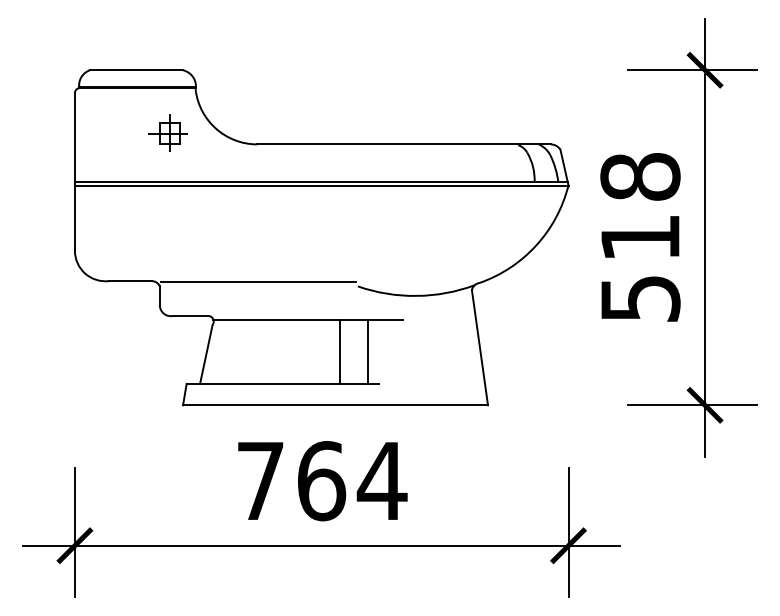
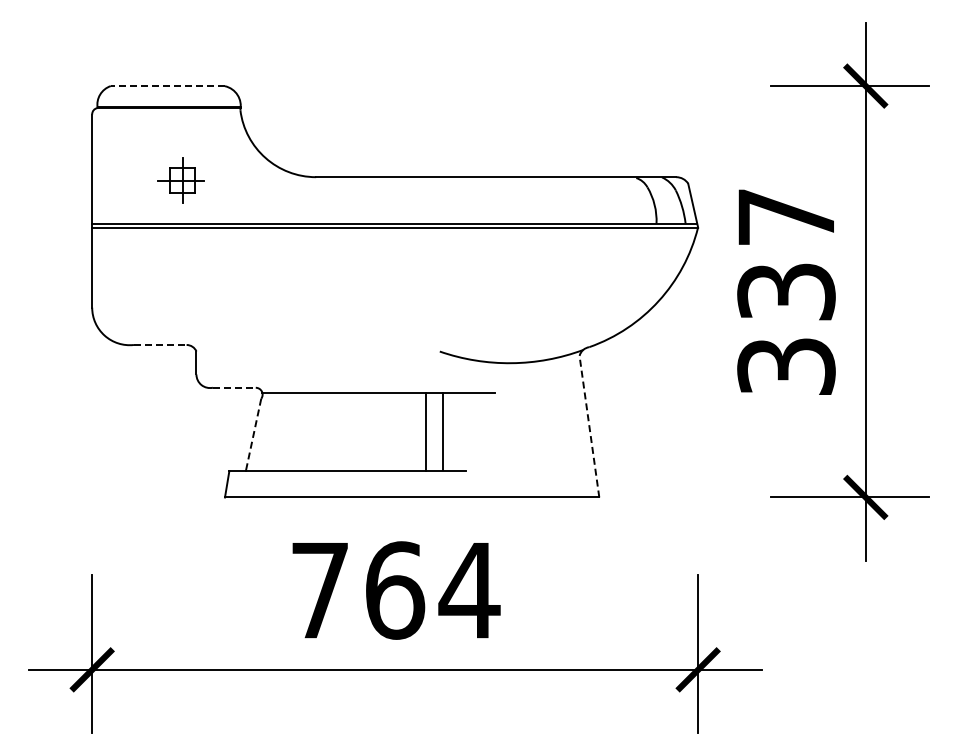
line: (136, 70) -> (167, 86), solid -> dashed
part: (168, 133) -> (180, 180), moved
text: (640, 236) -> (786, 290), 518 -> 337
line: (130, 280) -> (160, 344), solid -> dashed
line: (258, 282) -> (317, 346), removed
line: (190, 315) -> (234, 387), solid -> dashed
line: (480, 347) -> (589, 426), solid -> dashed
line: (339, 351) -> (442, 431), moved
line: (368, 351) -> (426, 431), moved
line: (206, 354) -> (253, 434), solid -> dashed

